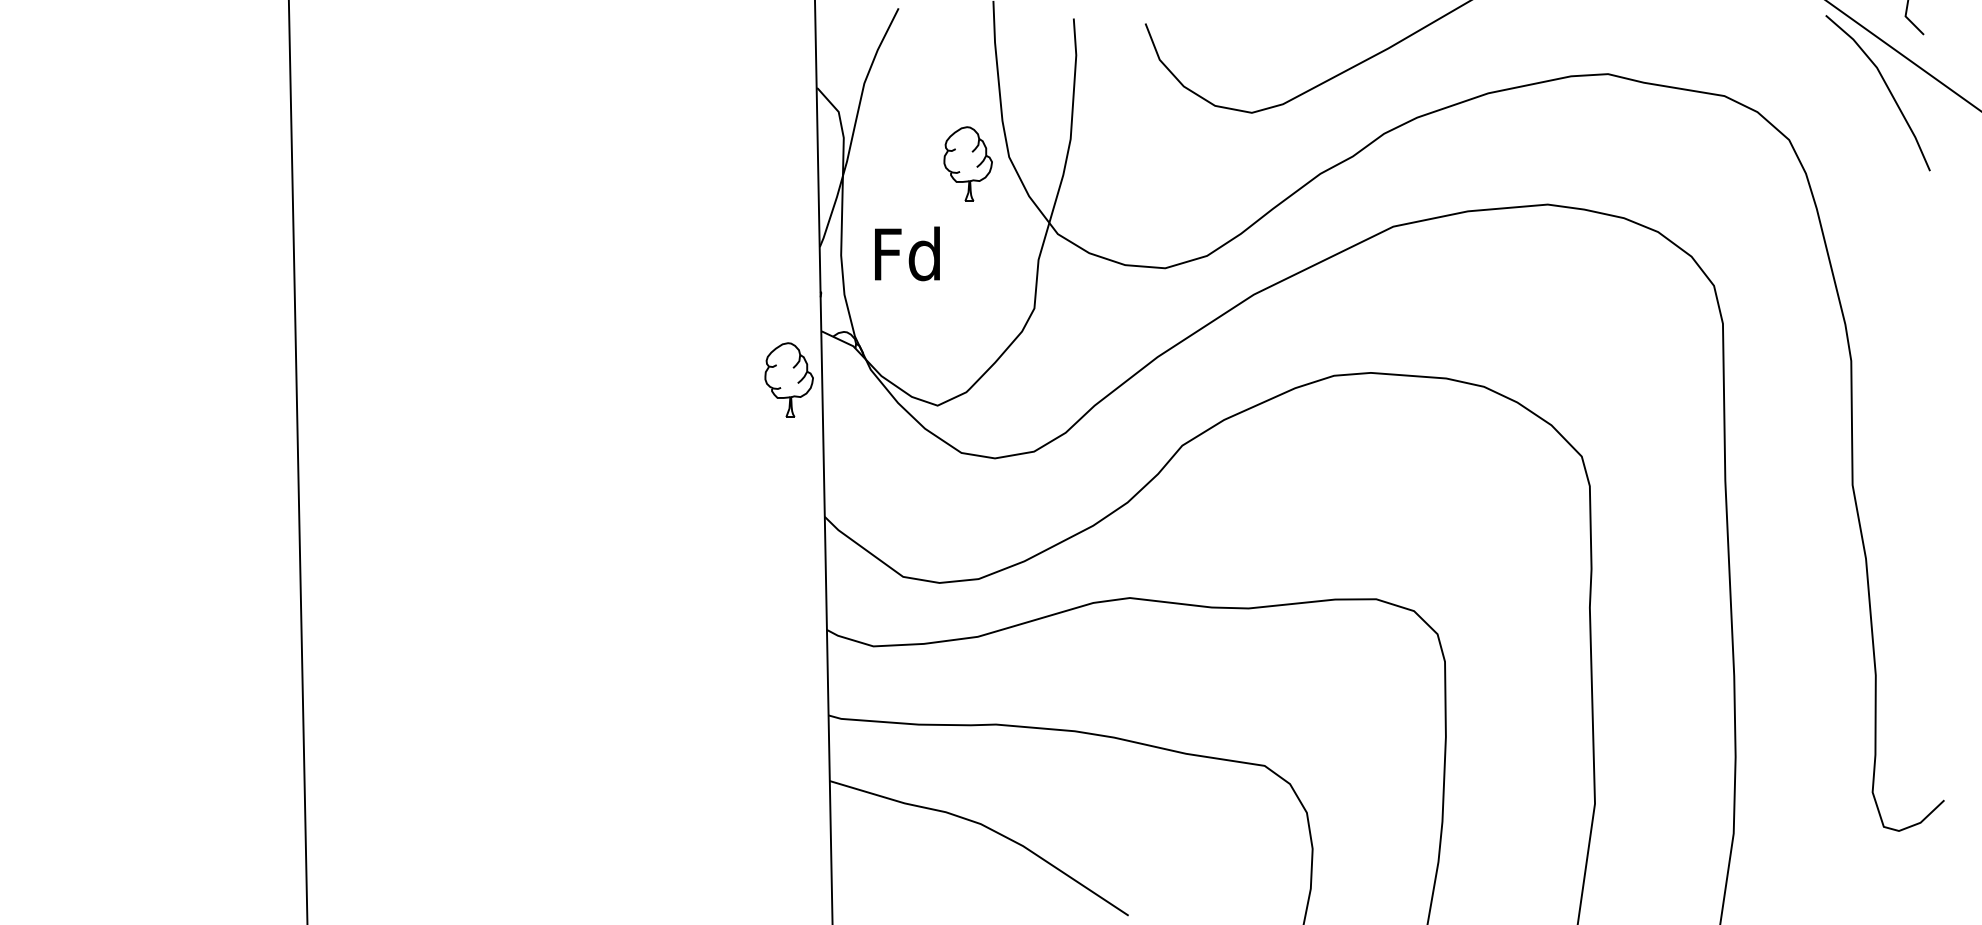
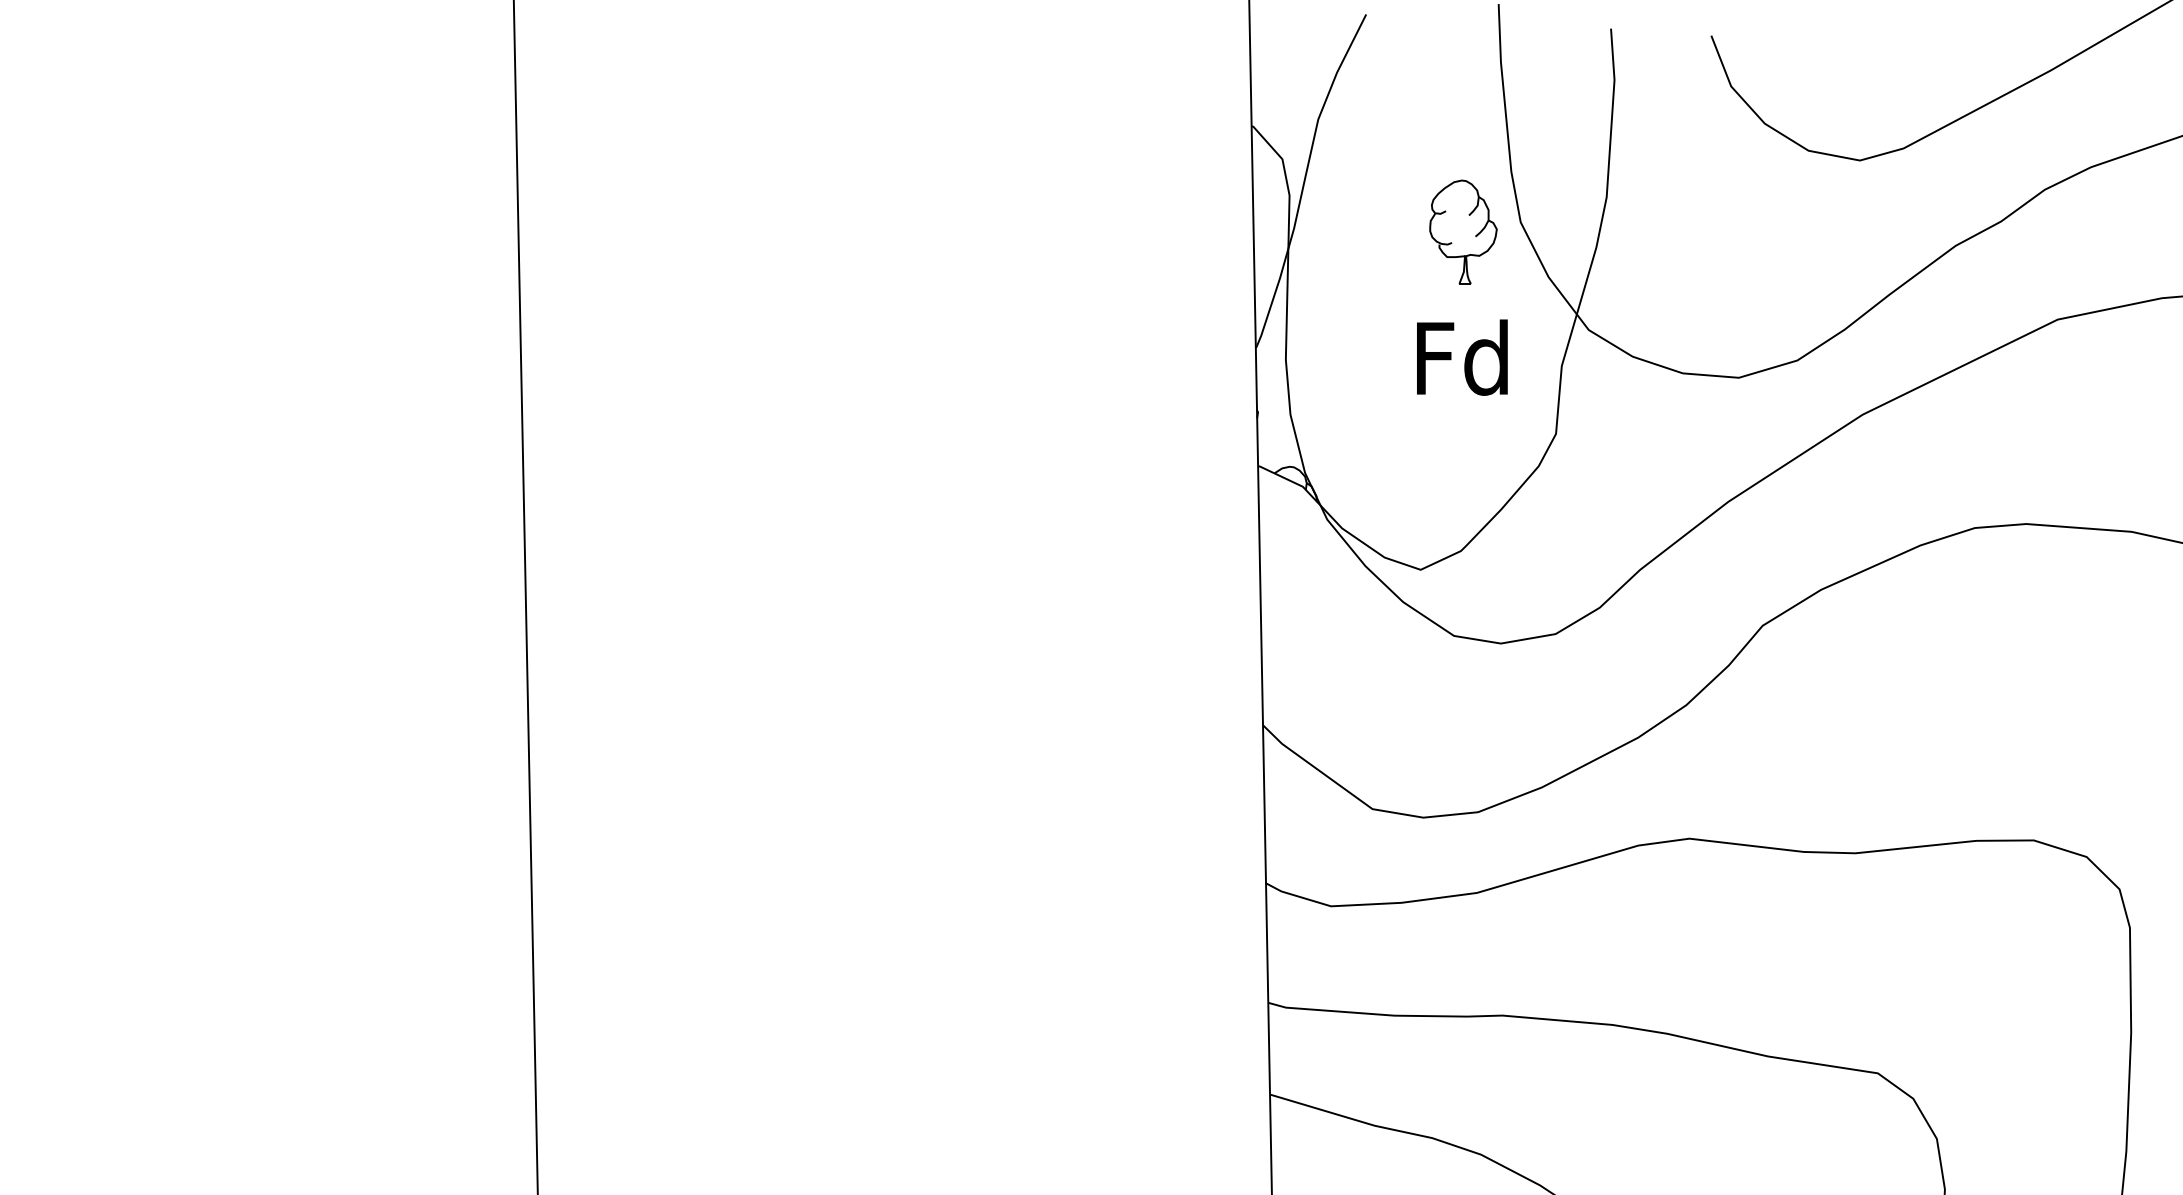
text: (907, 253) -> (1462, 357), moved
part: (788, 379) -> (1212, 533), removed

